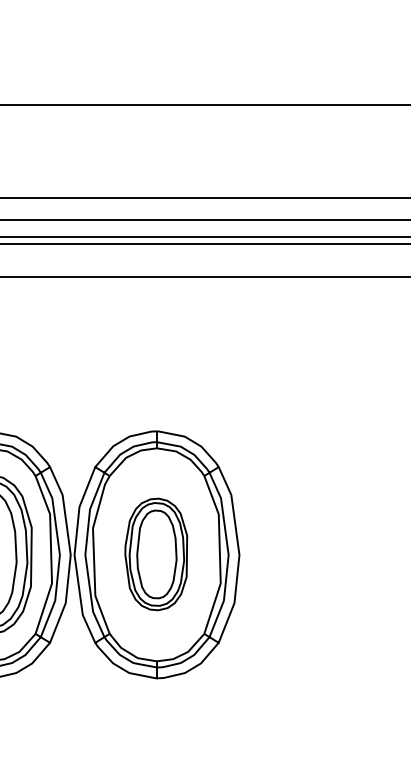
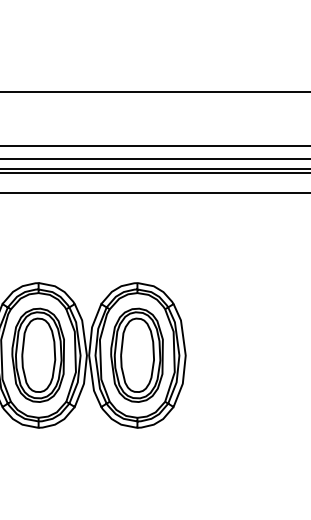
part: (155, 553) -> (136, 354), size x1.43

